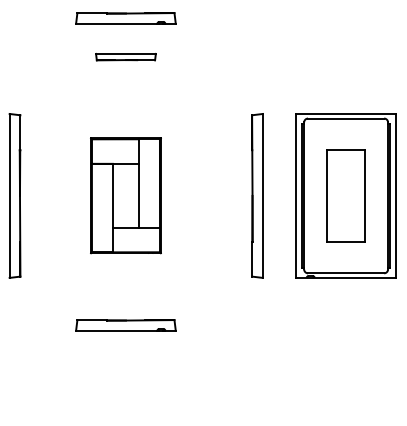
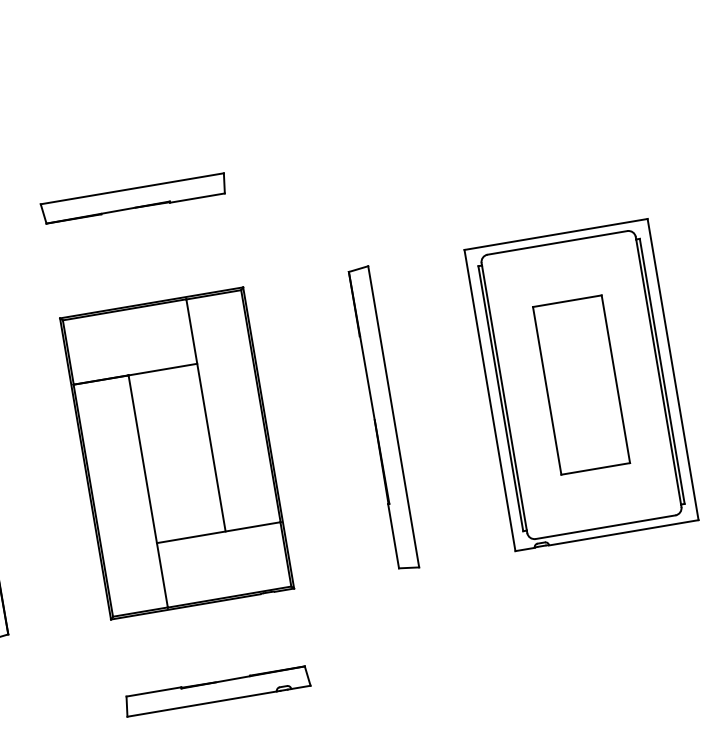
part: (125, 18) -> (121, 127), removed
part: (125, 56) -> (132, 197), size x1.67
part: (125, 195) -> (176, 452), size x1.43
part: (257, 195) -> (383, 417), moved

